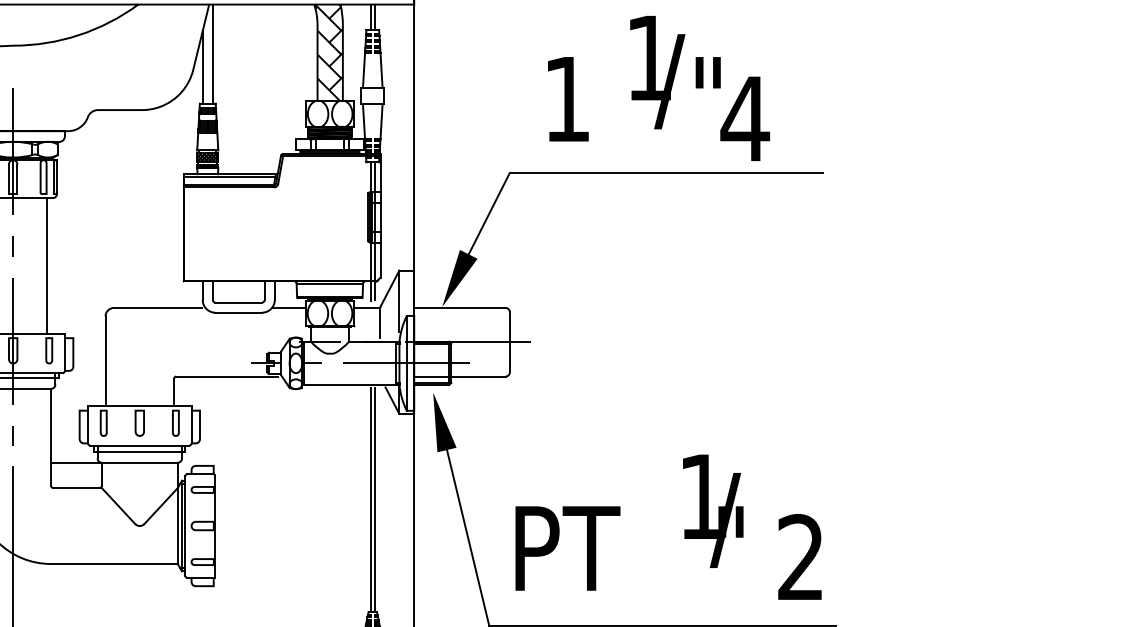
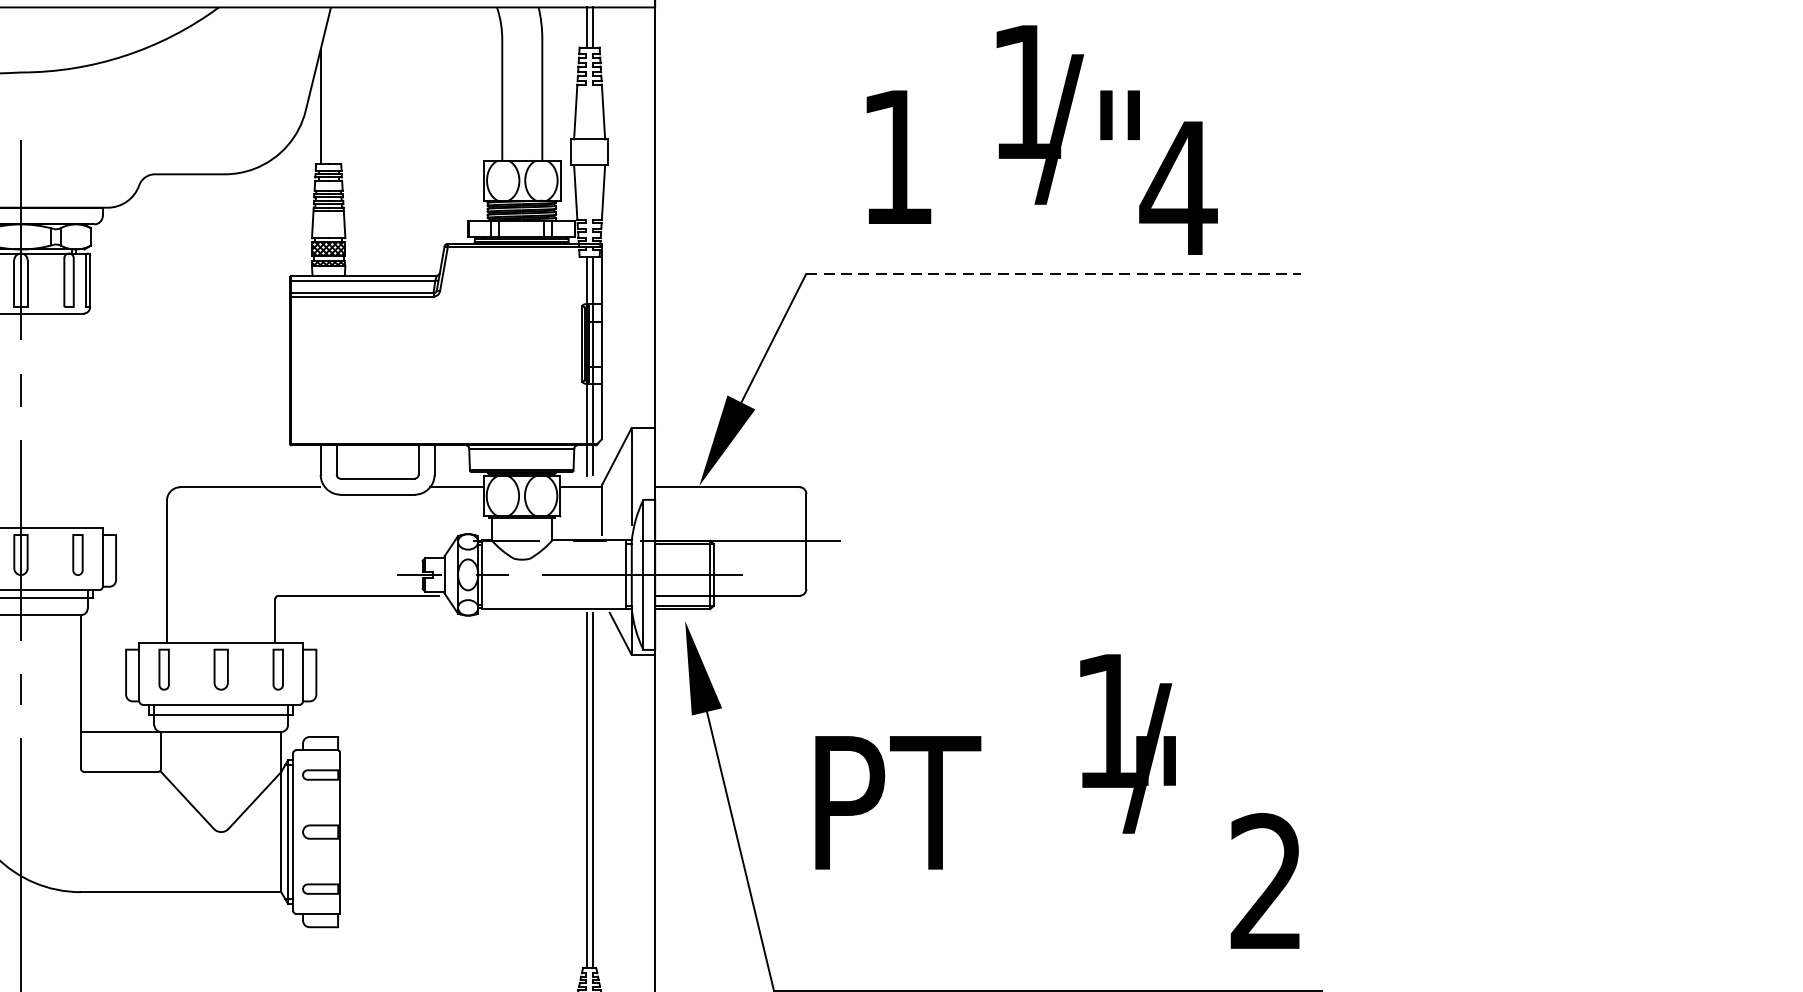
hatch: (328, 52) -> (519, 83), removed
line: (212, 53) -> (336, 84), removed
line: (666, 173) -> (1054, 274), solid -> dashed
line: (46, 265) -> (73, 420), removed
text: (629, 522) -> (995, 761), moved

